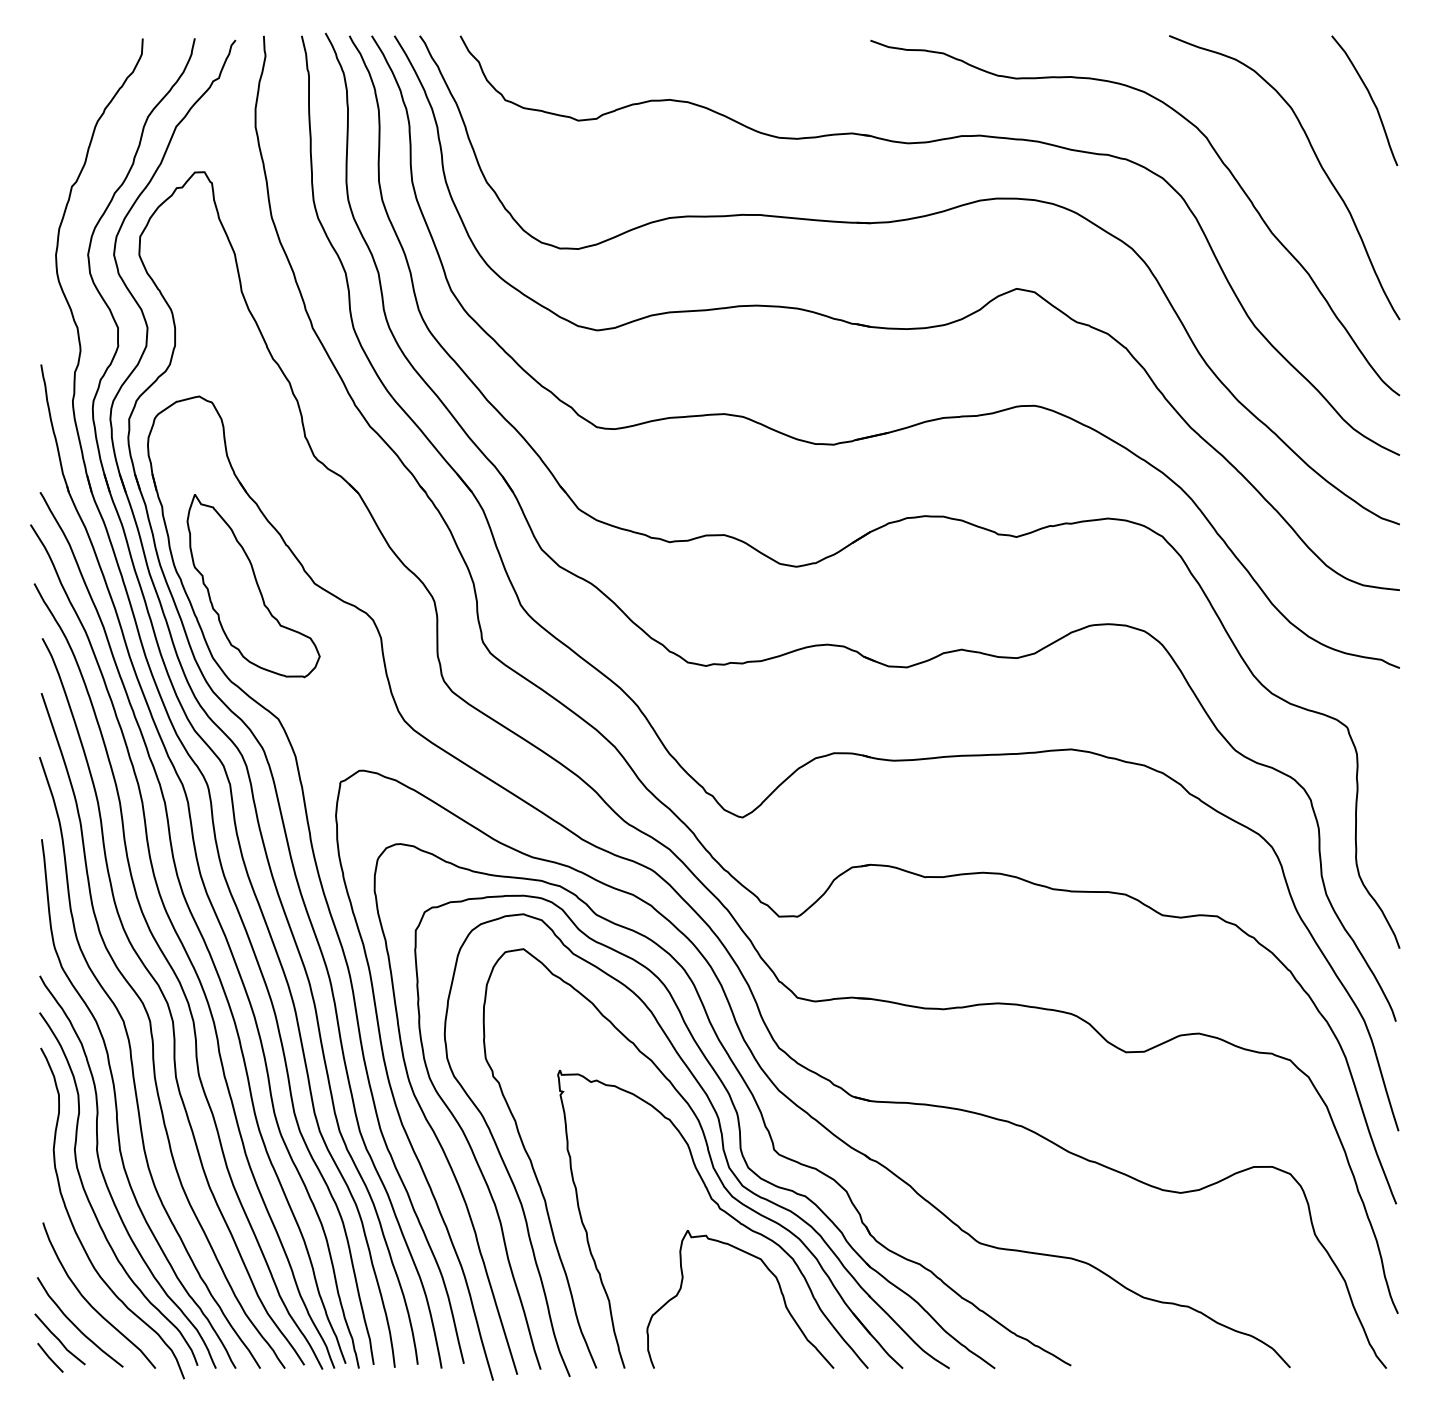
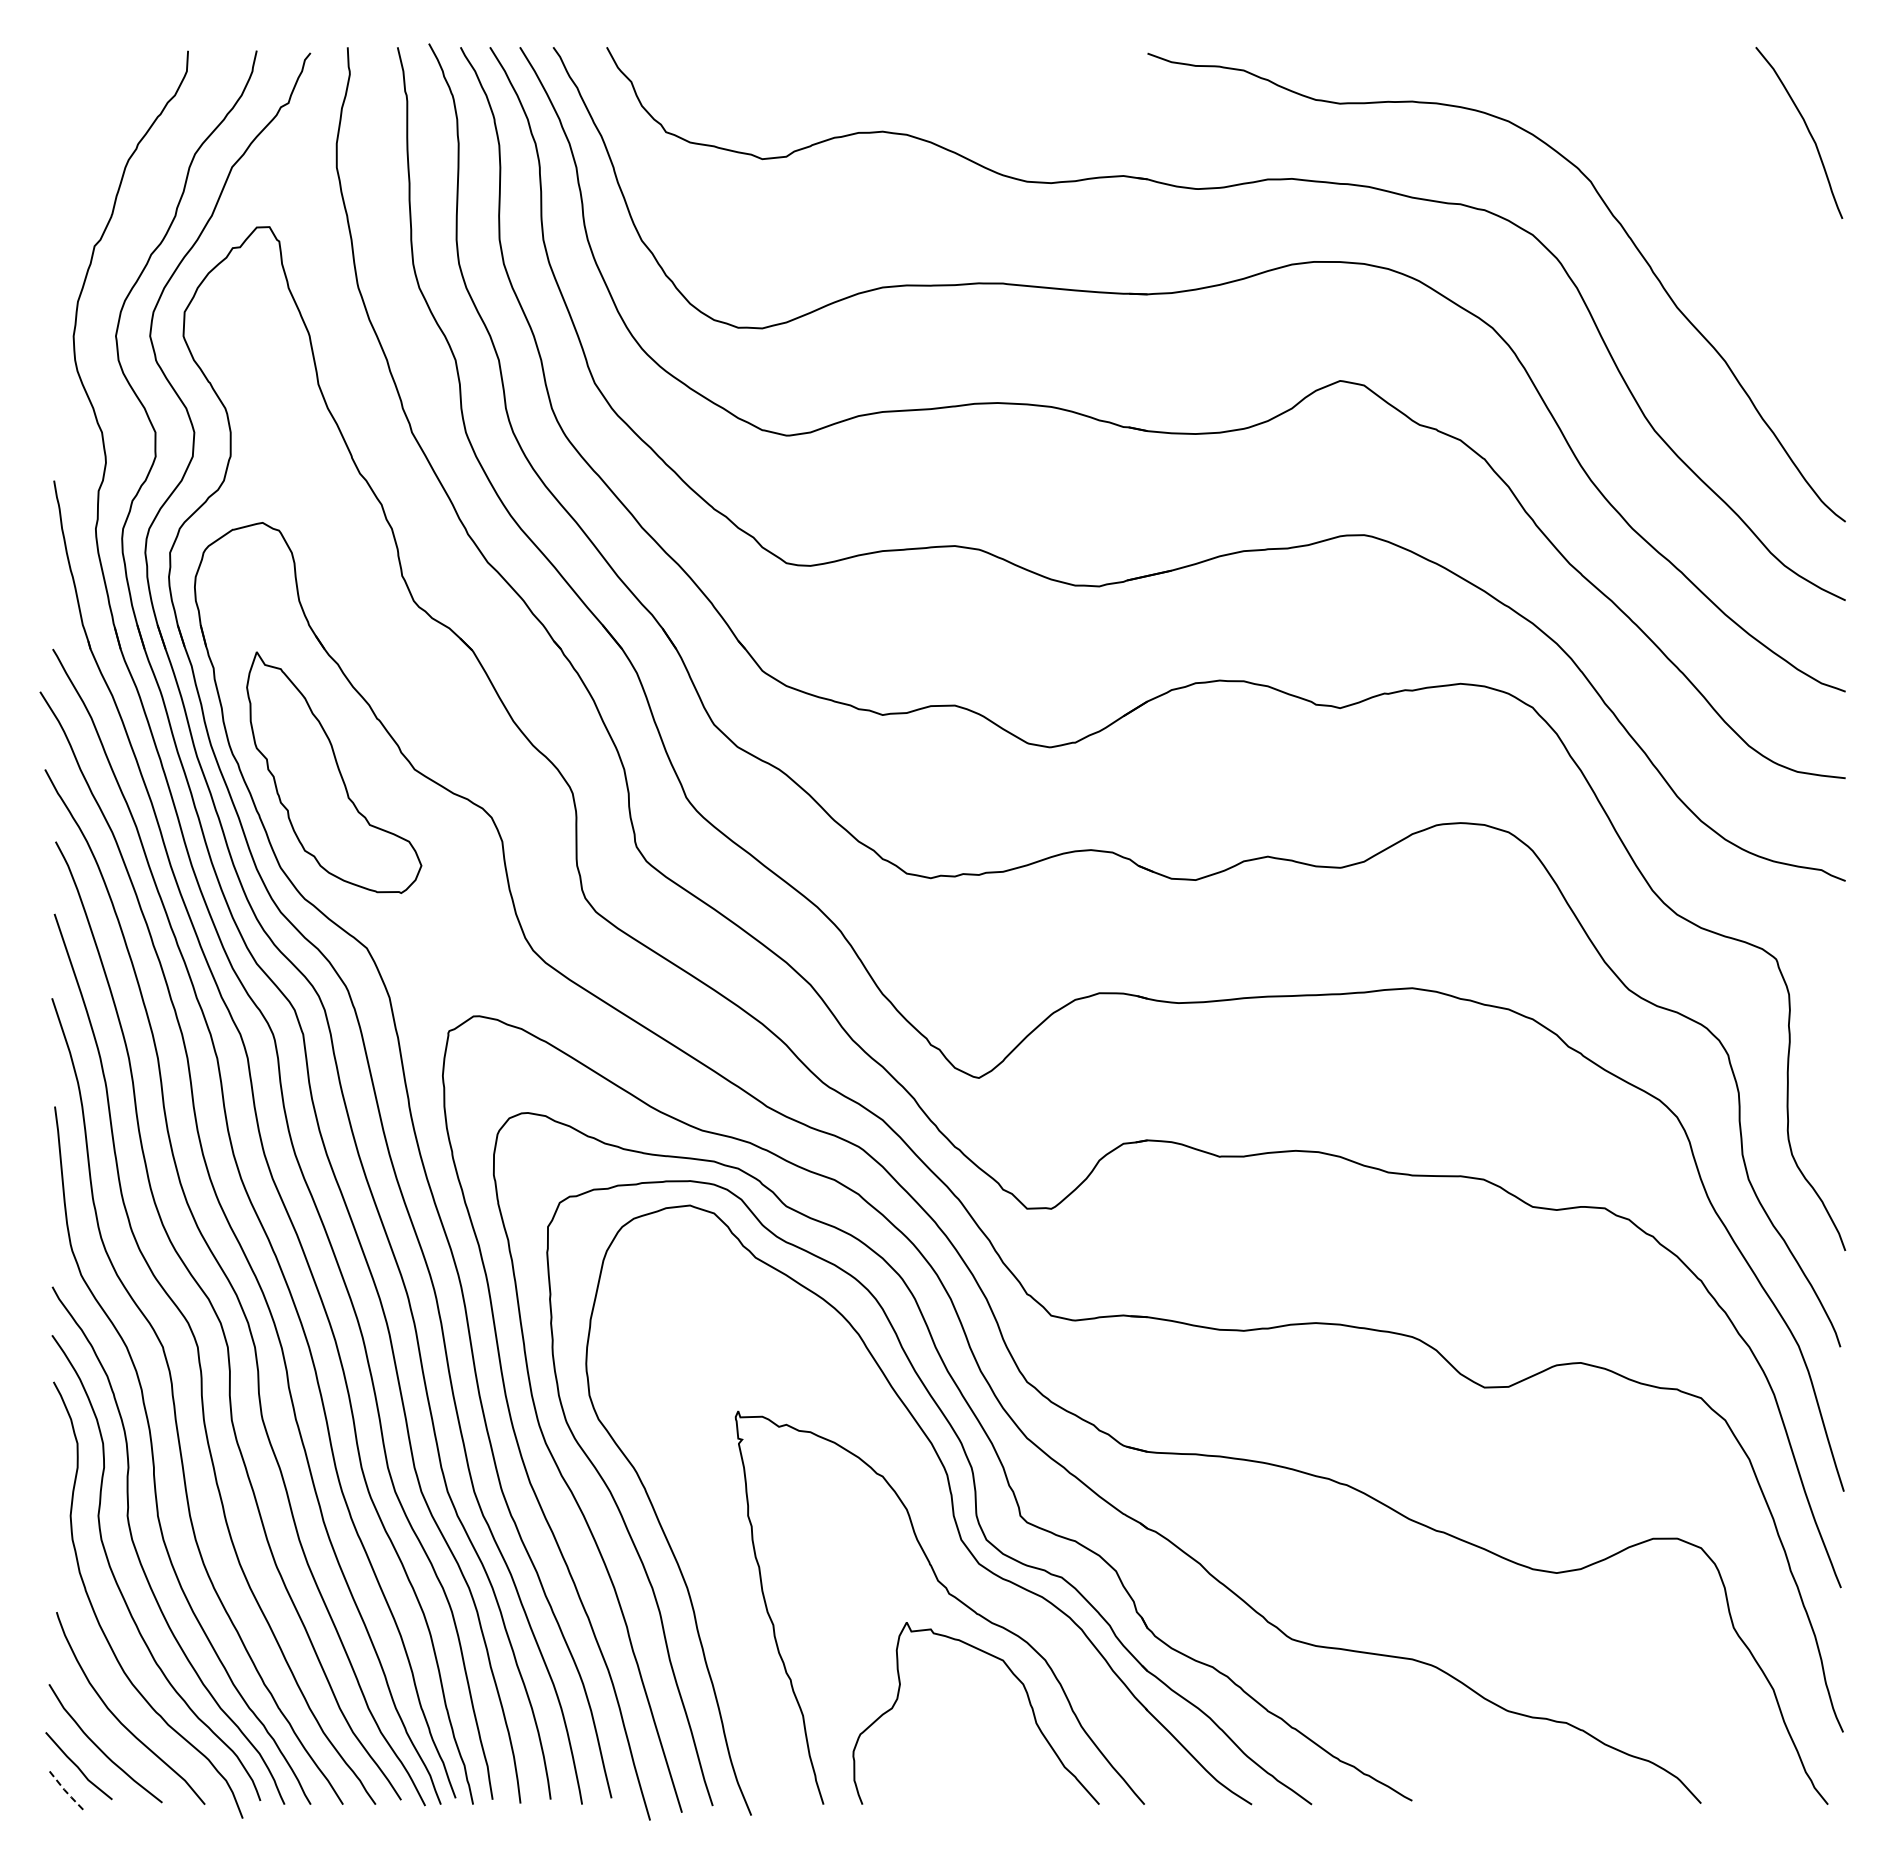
curve: (1317, 161) -> (1737, 212), removed
part: (708, 1153) -> (933, 1520), removed
line: (49, 1358) -> (65, 1791), solid -> dashed

